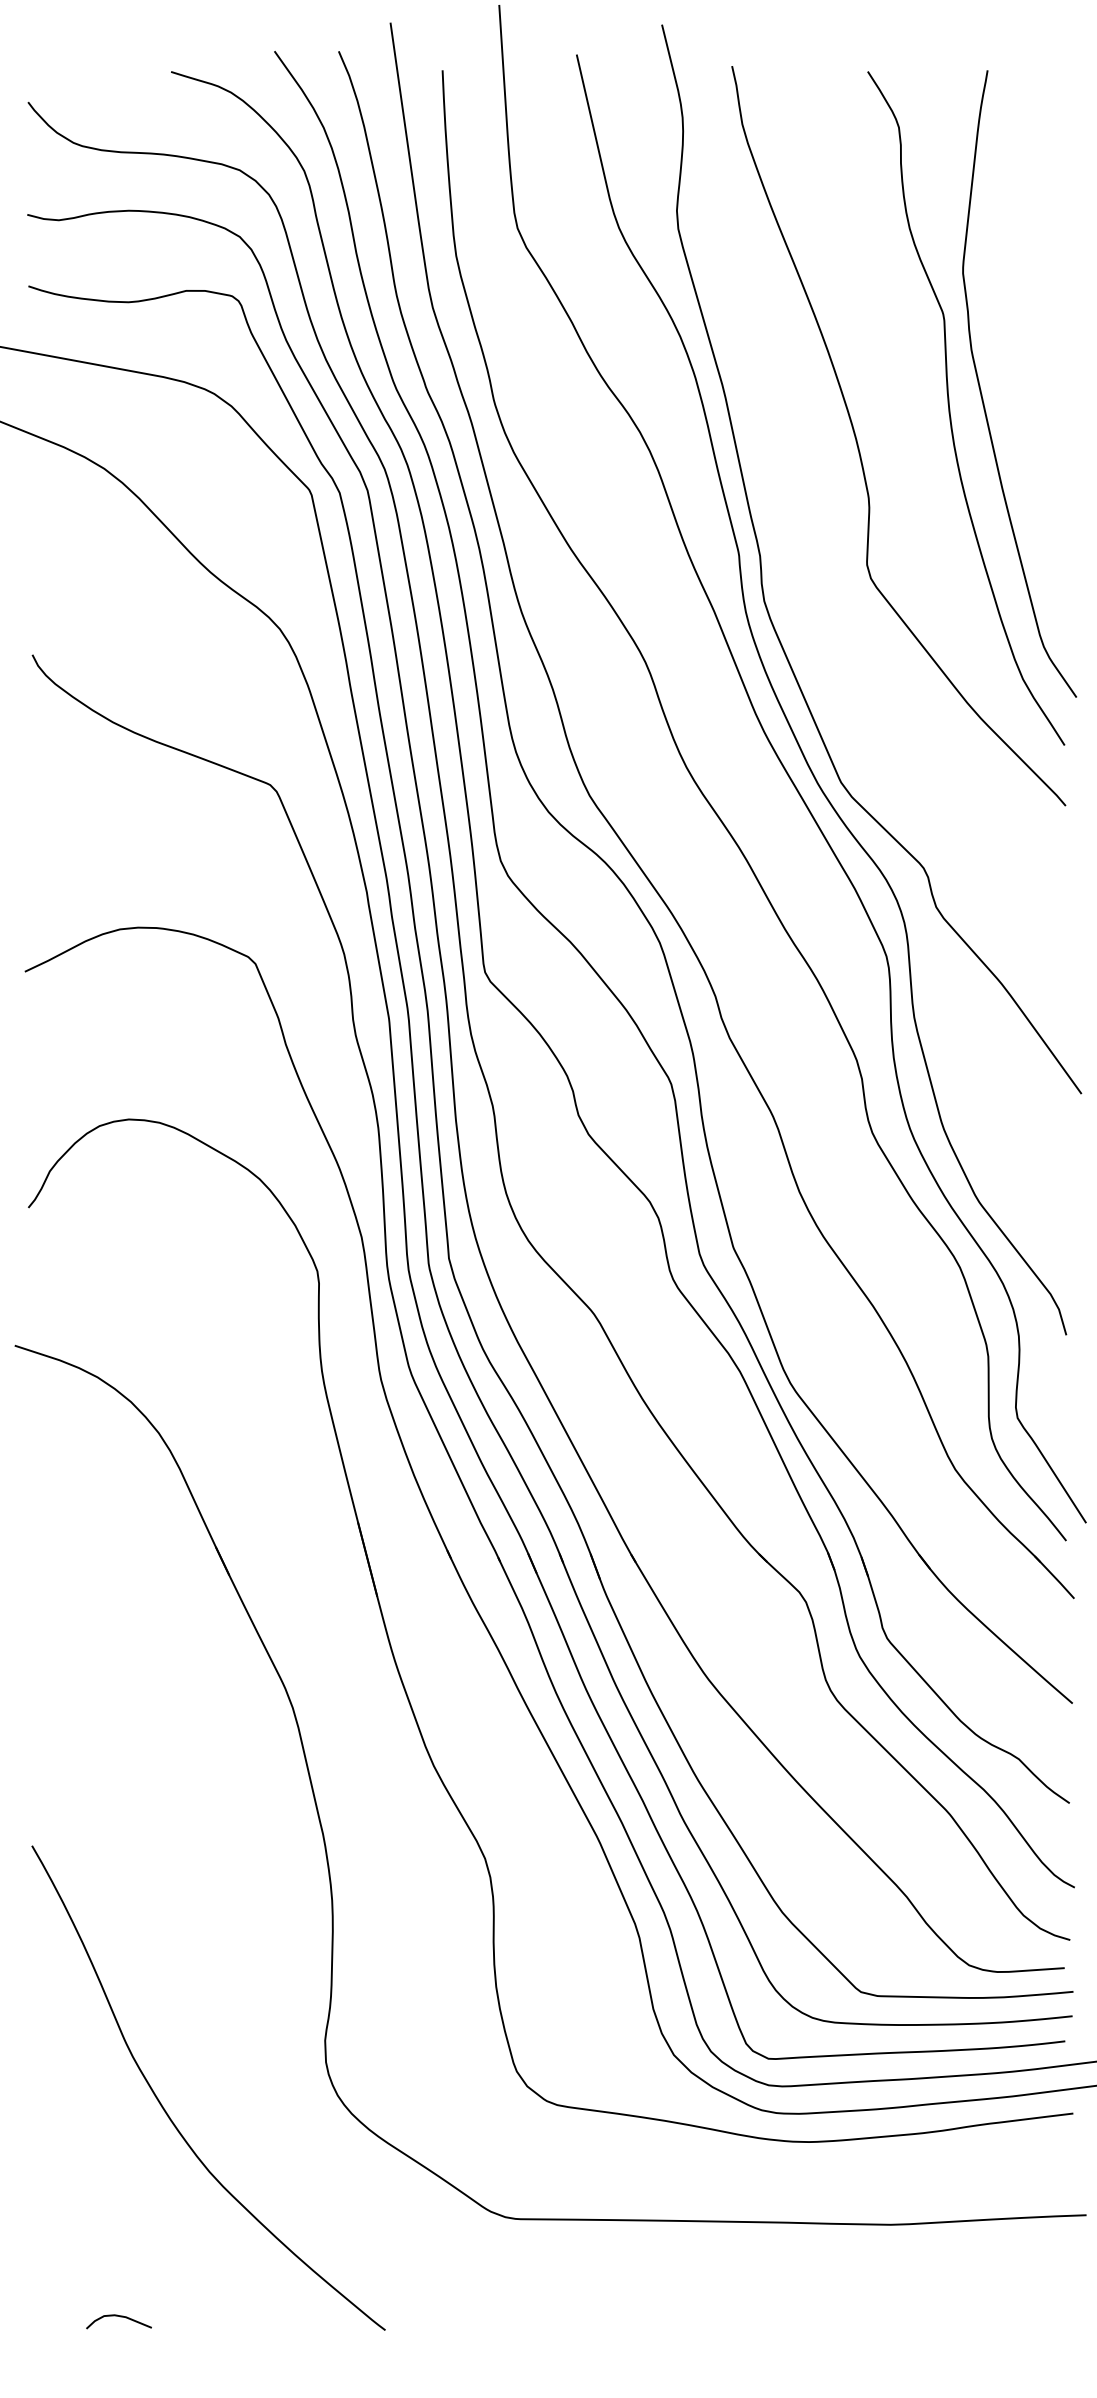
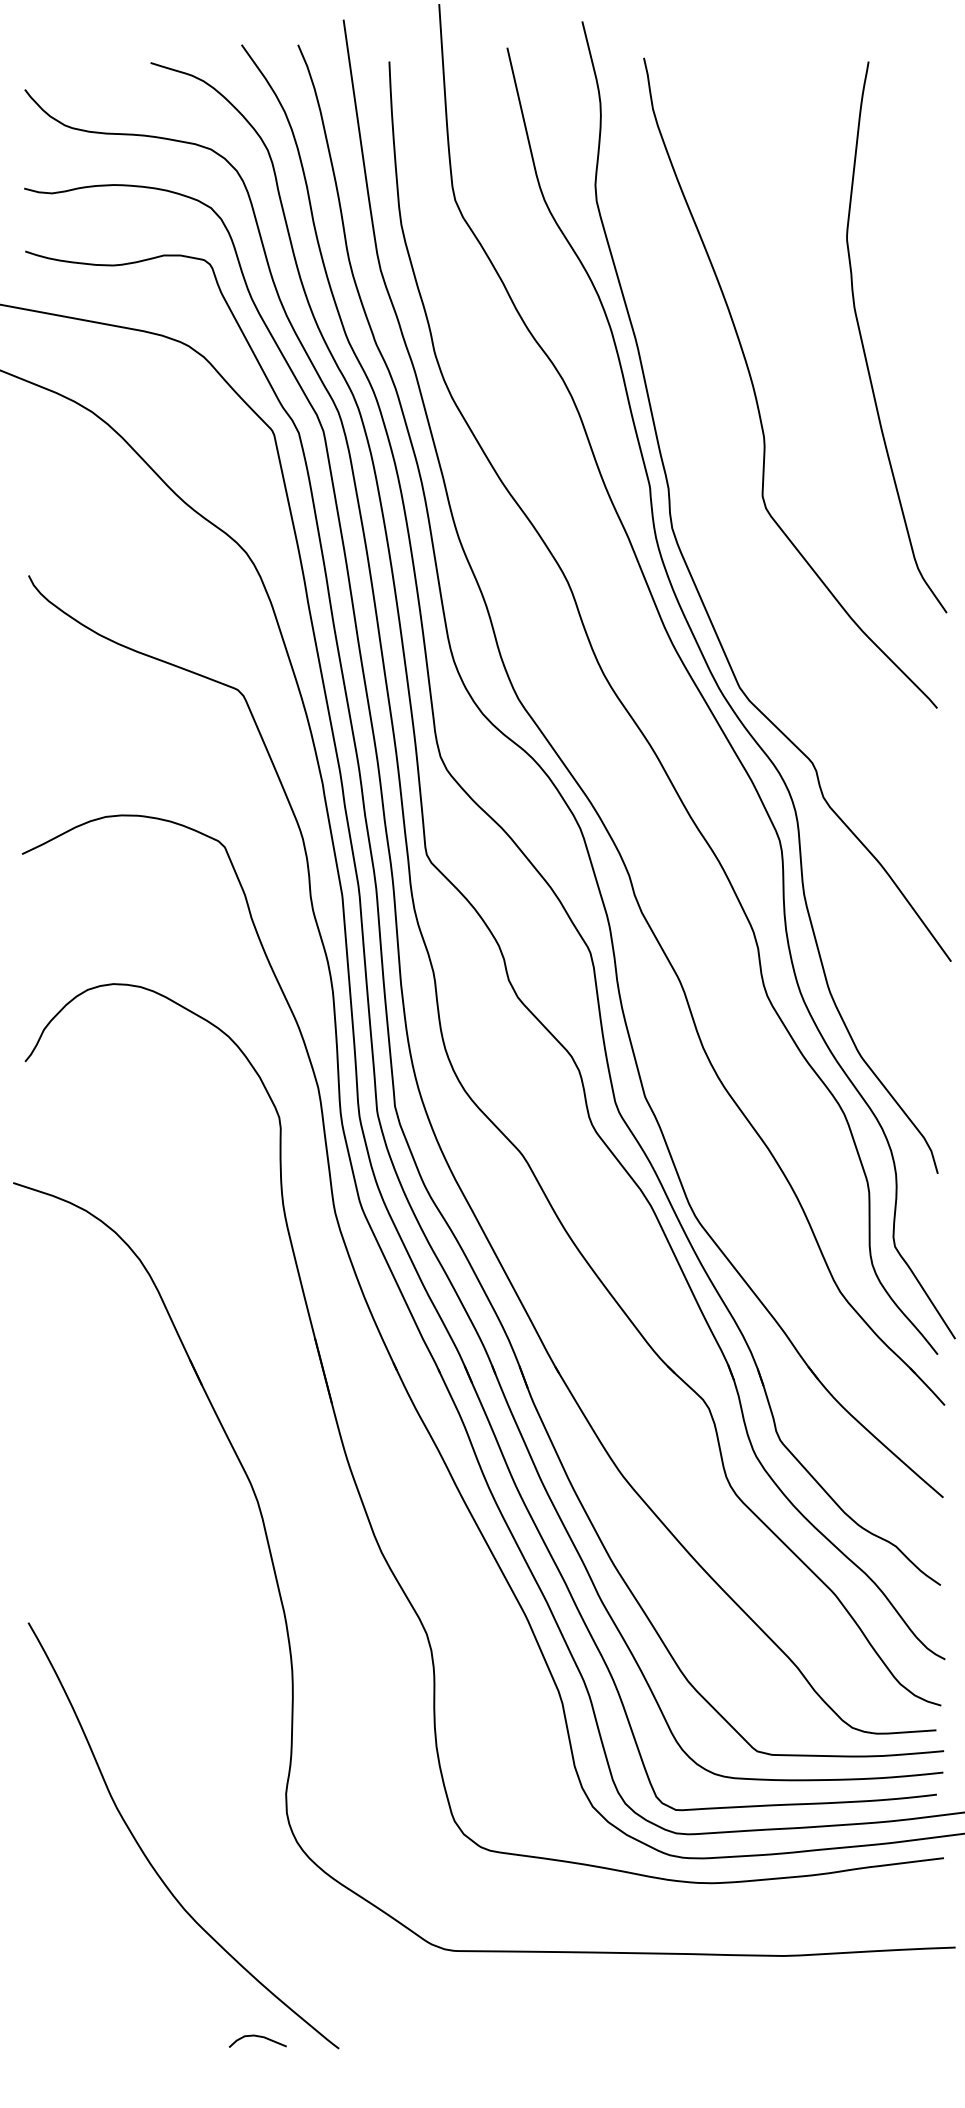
curve: (950, 408) -> (835, 358), removed
curve: (120, 2317) -> (259, 2037), moved

